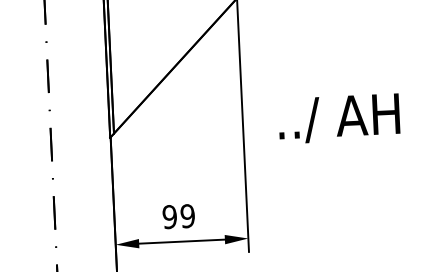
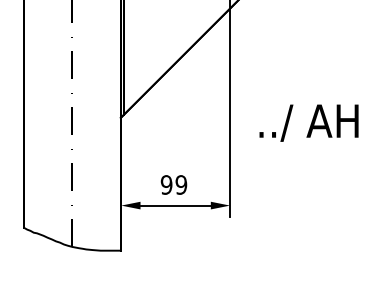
text: (338, 118) -> (308, 122), moved

